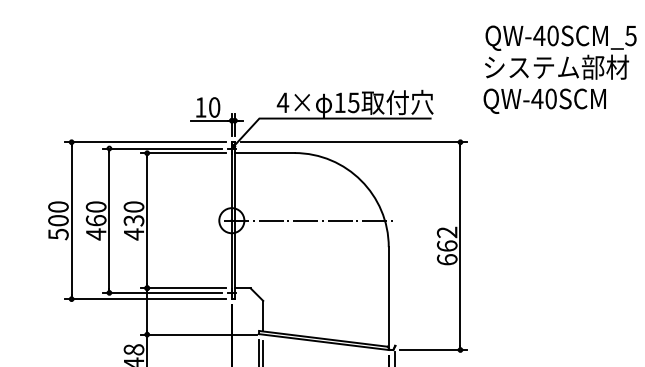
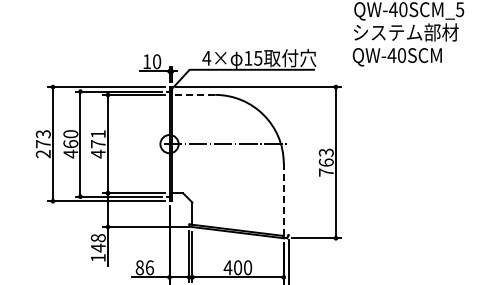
line: (264, 152) -> (193, 94), solid -> dashed
text: (132, 214) -> (97, 139), 430 -> 471
text: (57, 221) -> (42, 144), 500 -> 273
text: (446, 245) -> (325, 162), 662 -> 763
line: (388, 298) -> (283, 200), solid -> dashed

